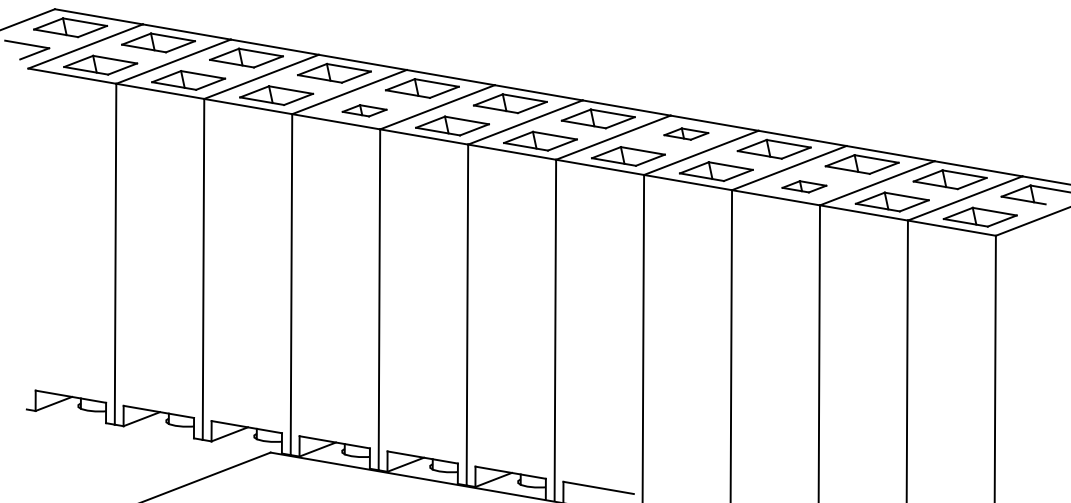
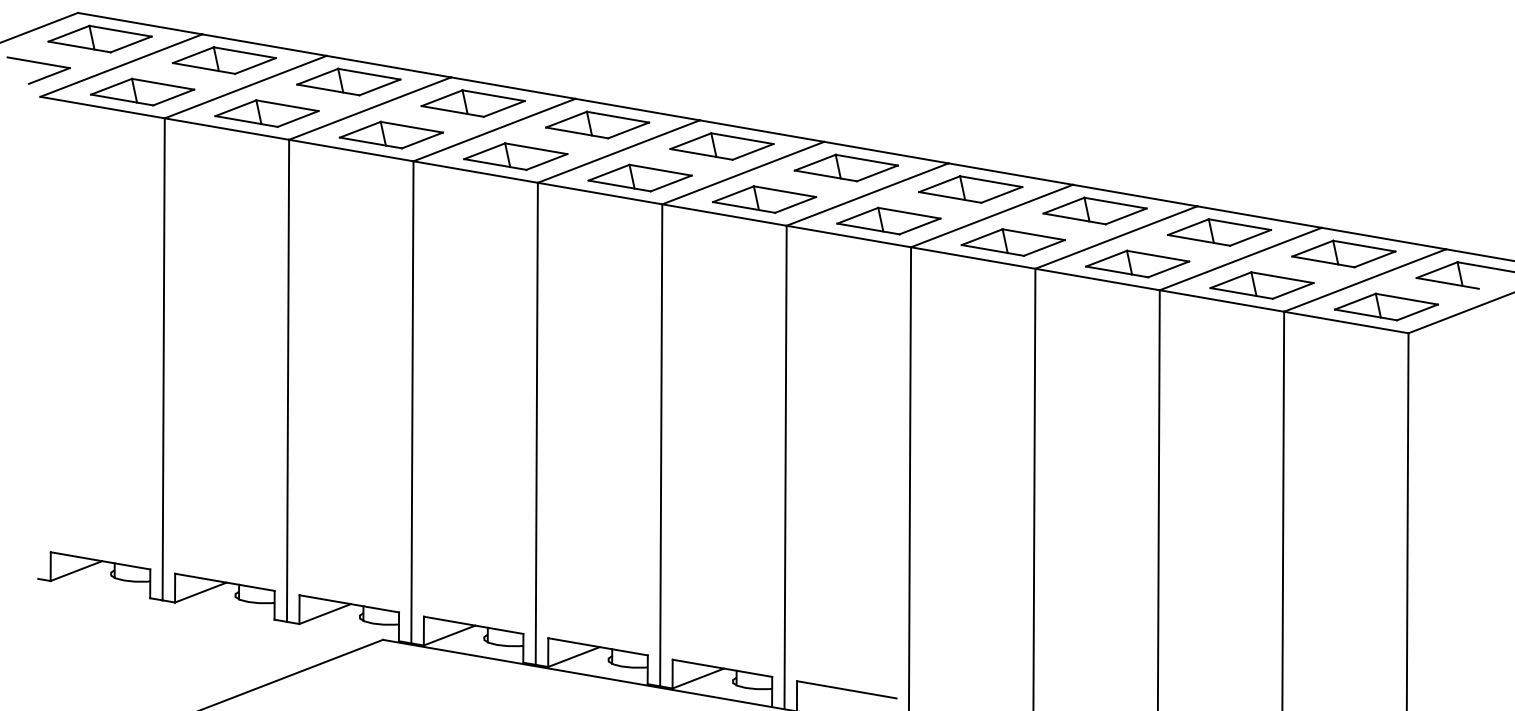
part: (364, 110) -> (515, 156), size x1.67
part: (686, 134) -> (970, 189), size x1.67
part: (804, 186) -> (1137, 263), size x1.67

